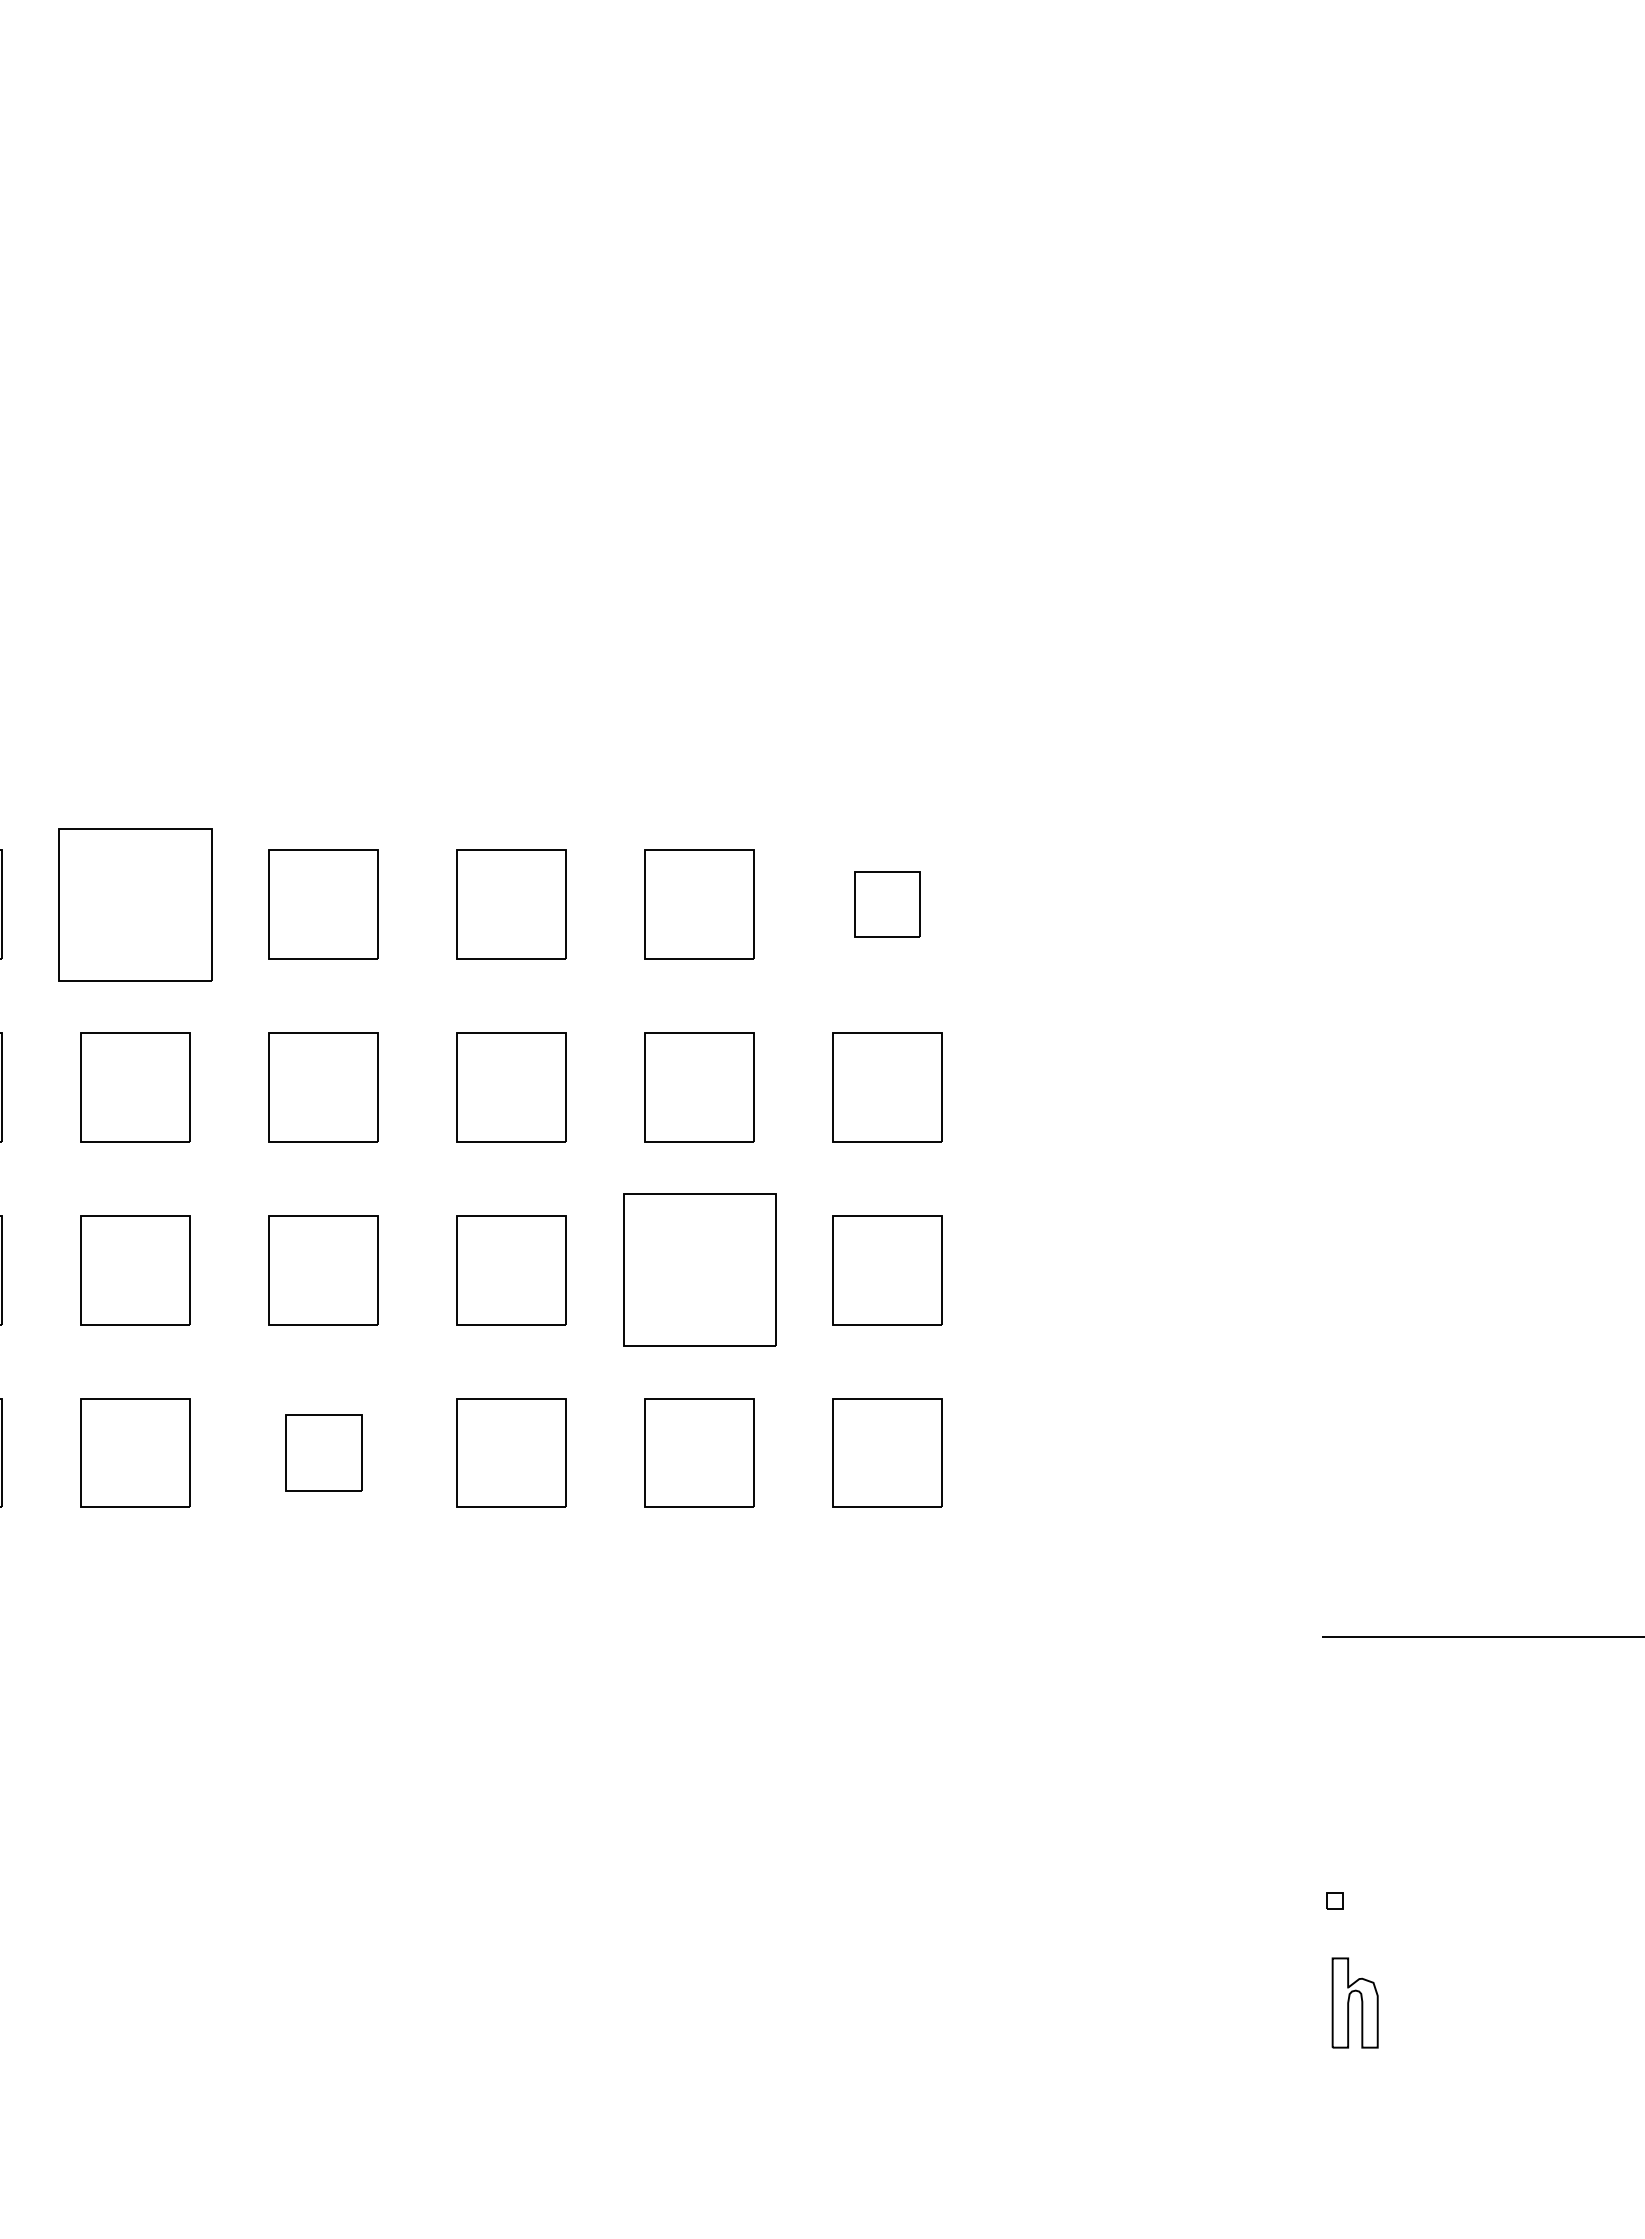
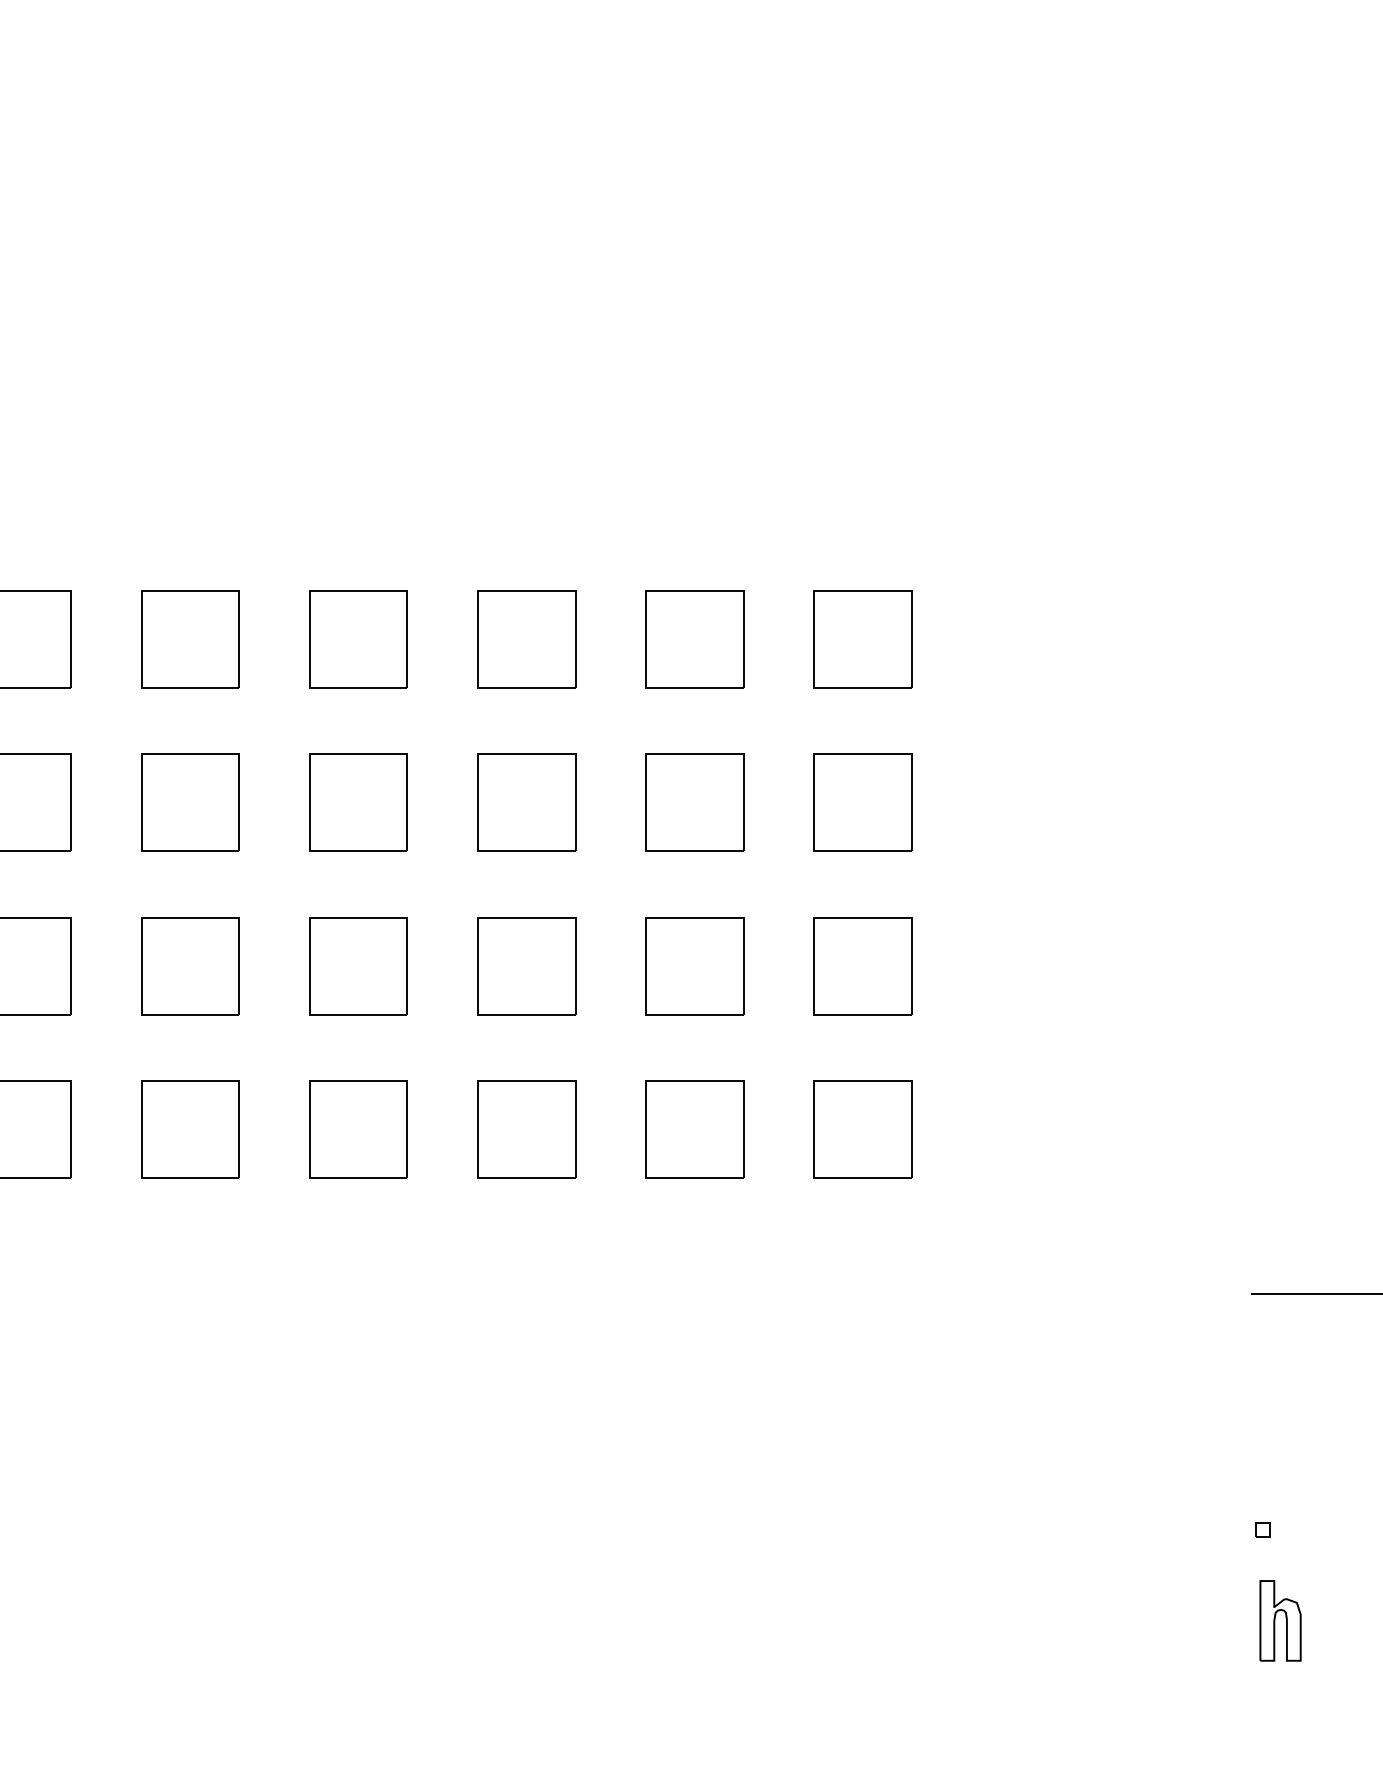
part: (135, 904) -> (190, 639), size x0.71
part: (887, 904) -> (862, 639), size x1.67
part: (699, 1270) -> (694, 966), size x0.71
part: (323, 1452) -> (358, 1129), size x1.43

